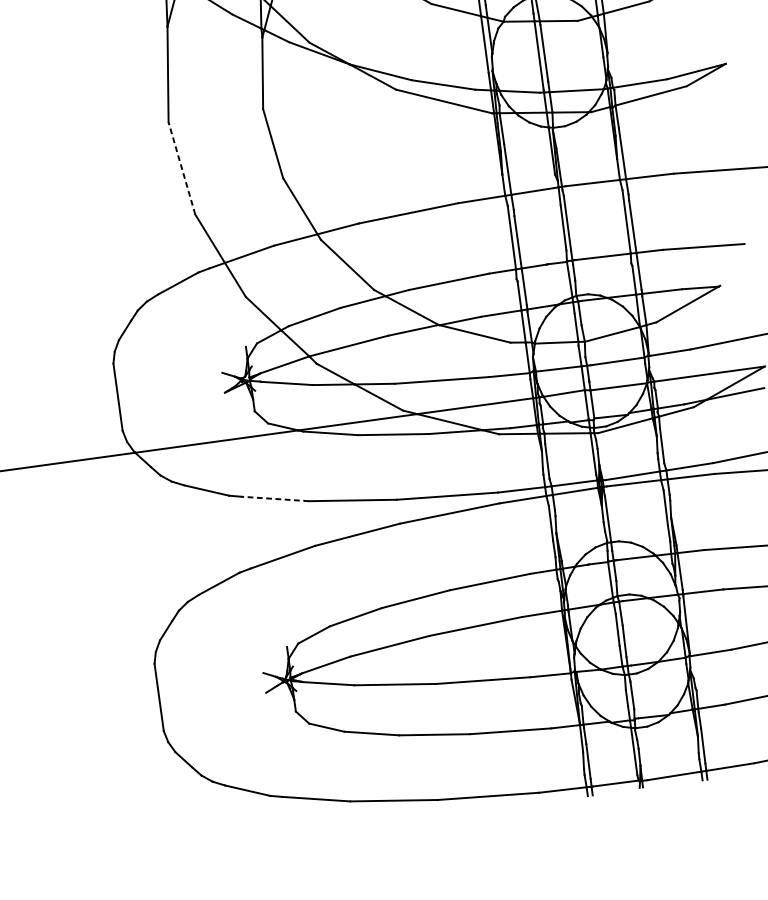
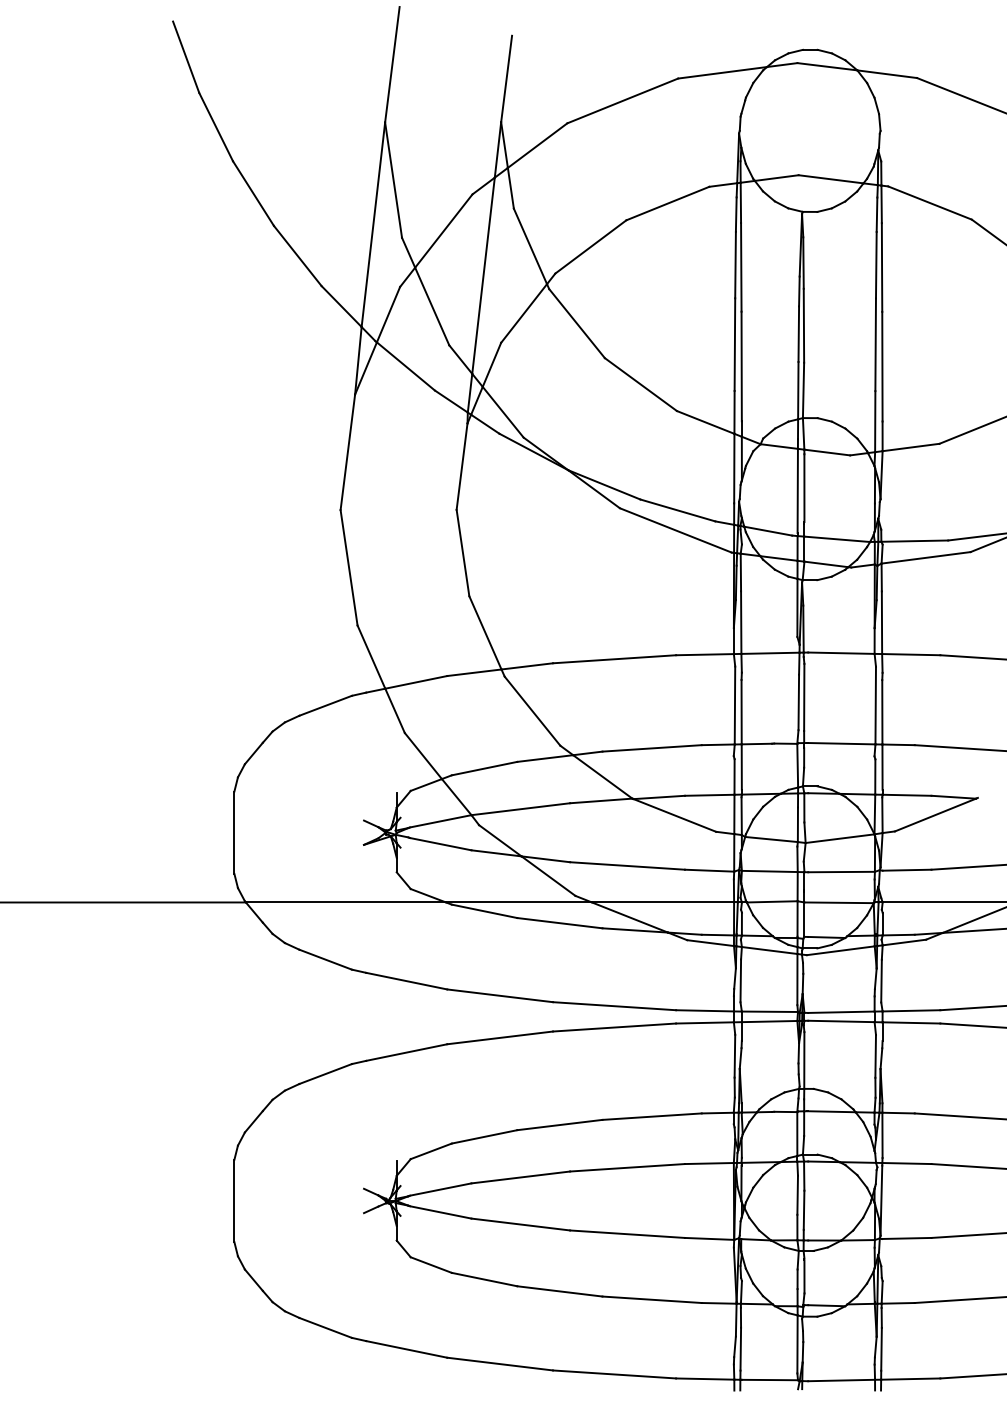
line: (182, 168) -> (349, 567), dashed -> solid
line: (274, 499) -> (406, 981), dashed -> solid

